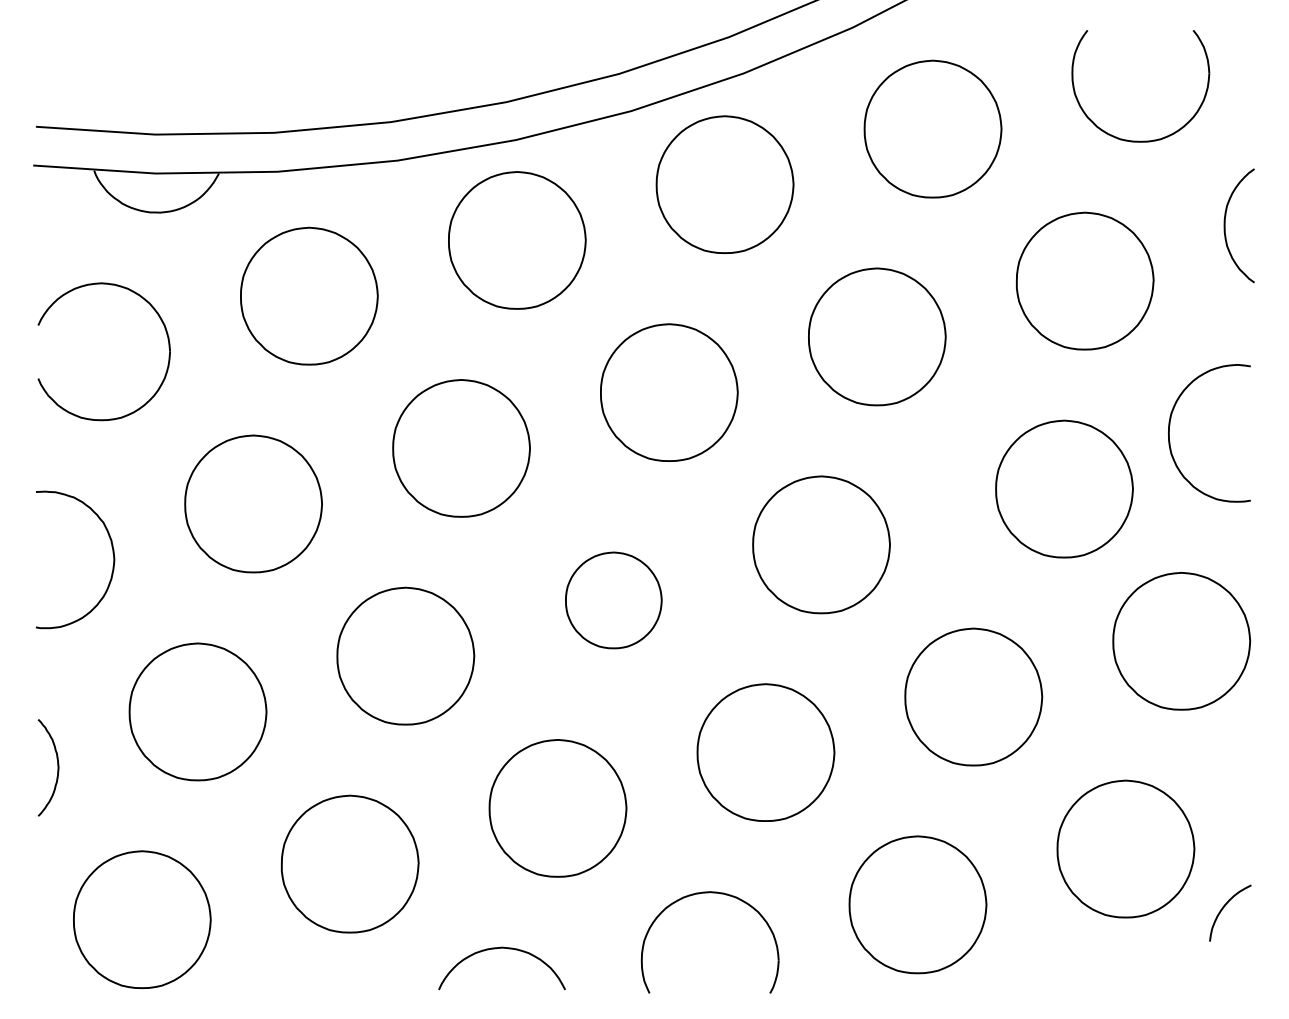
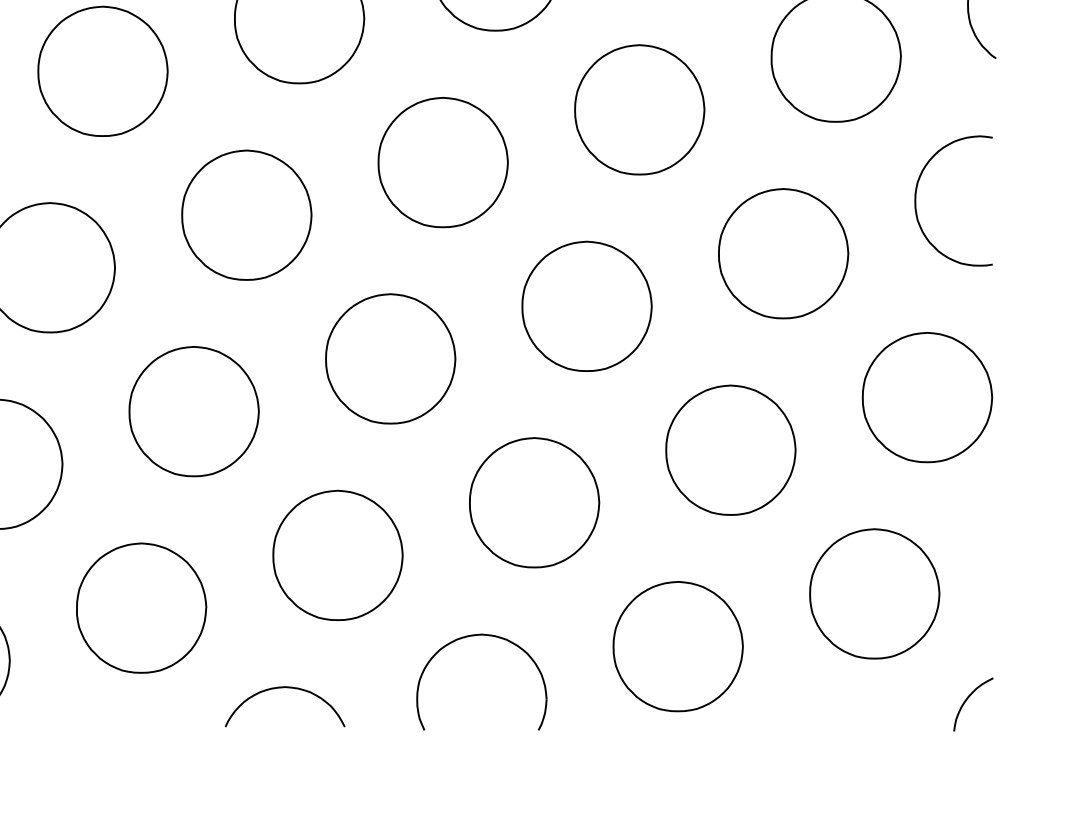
part: (1064, 488) -> (783, 253), moved
part: (613, 600) -> (390, 358), size x1.43
curve: (1225, 906) -> (968, 698), moved

